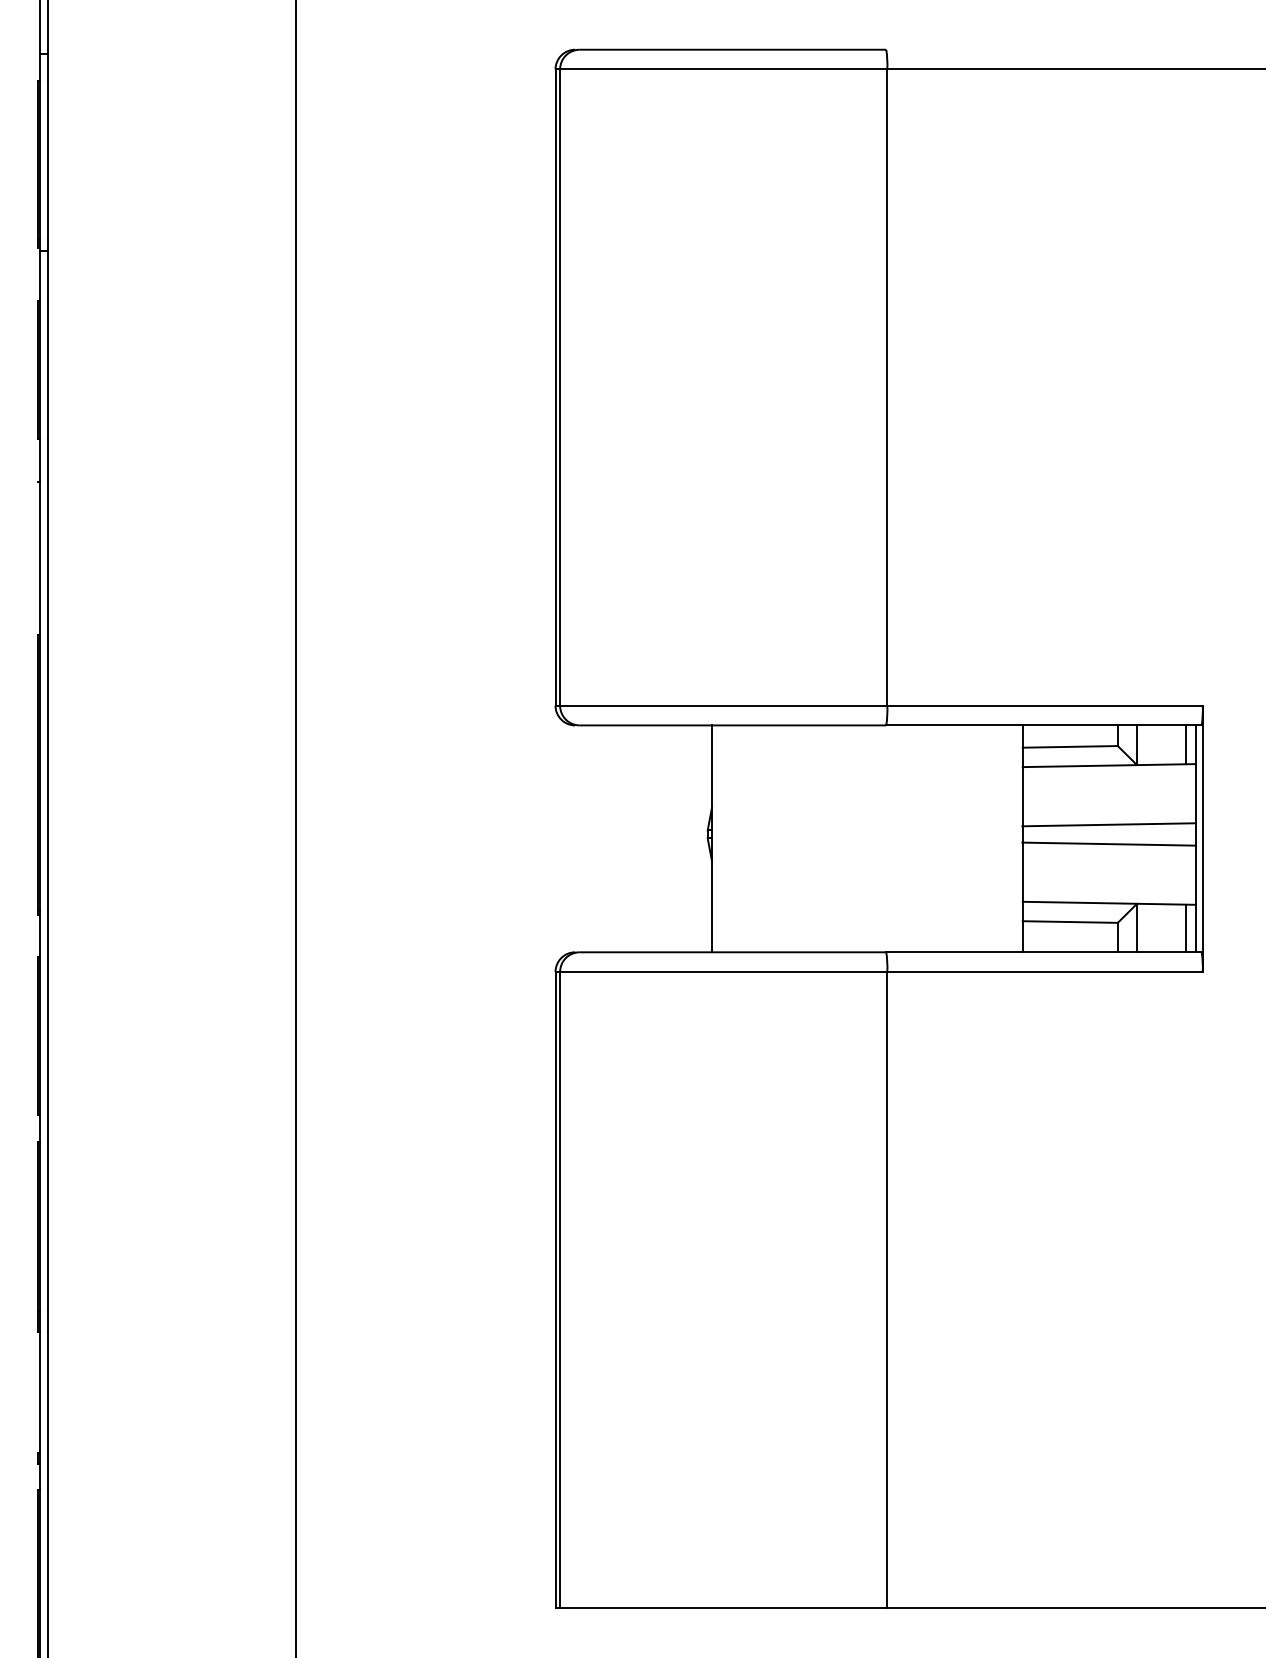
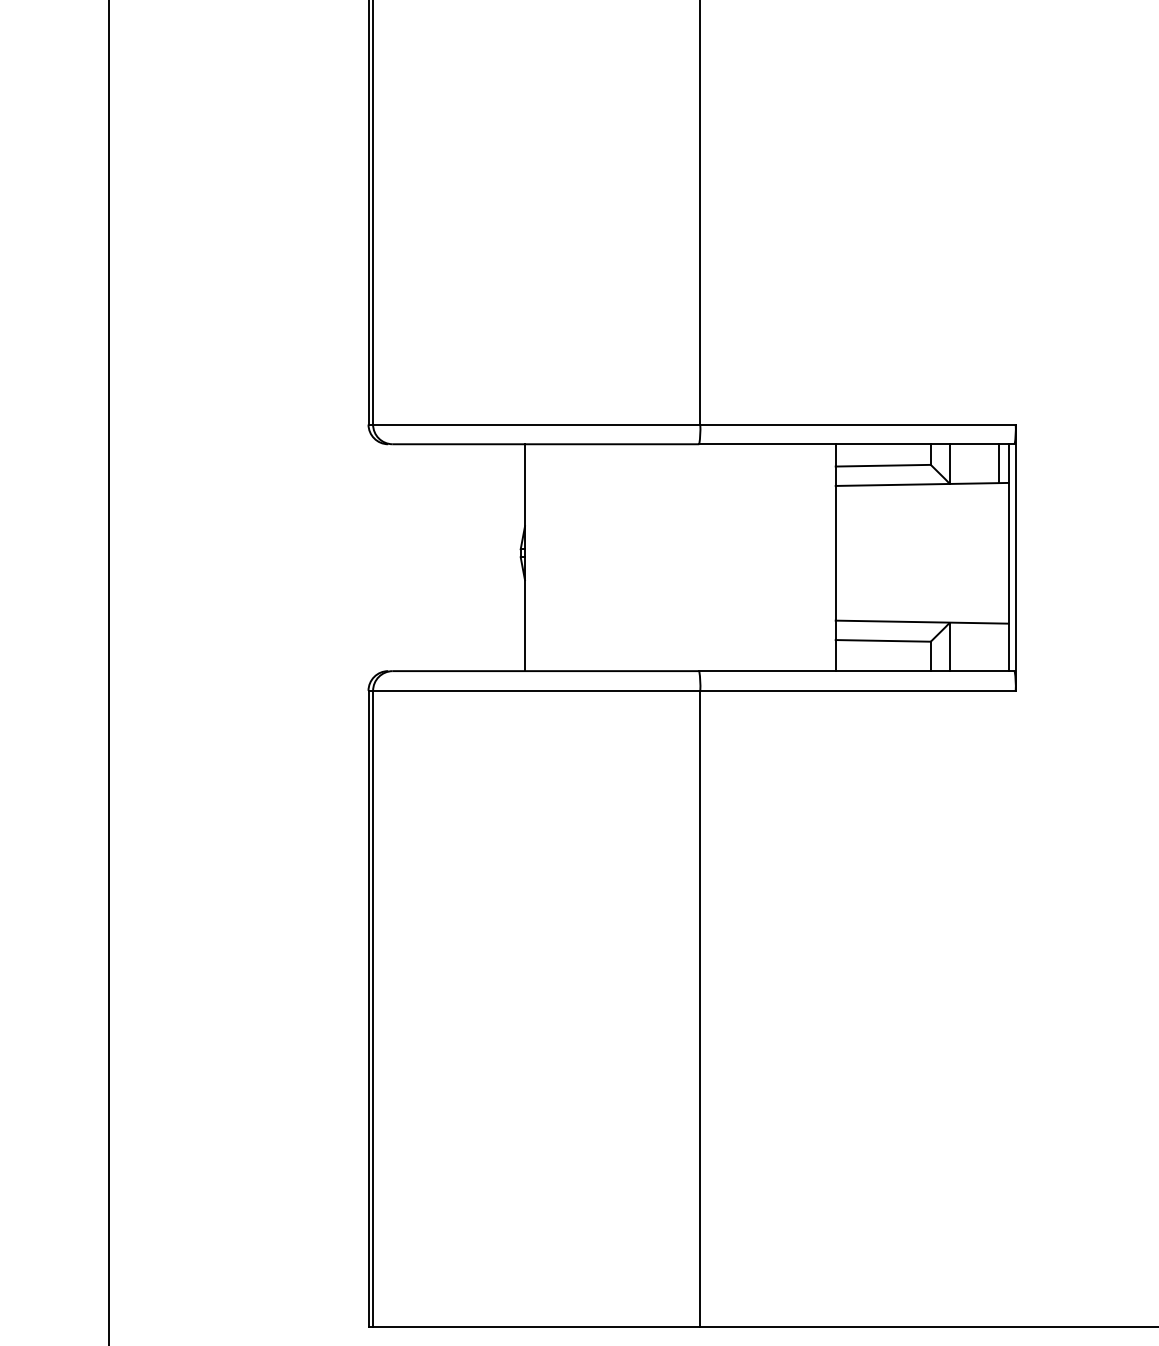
line: (1108, 824) -> (921, 543), removed
line: (1108, 843) -> (921, 562), removed
line: (1186, 928) -> (999, 647), removed

